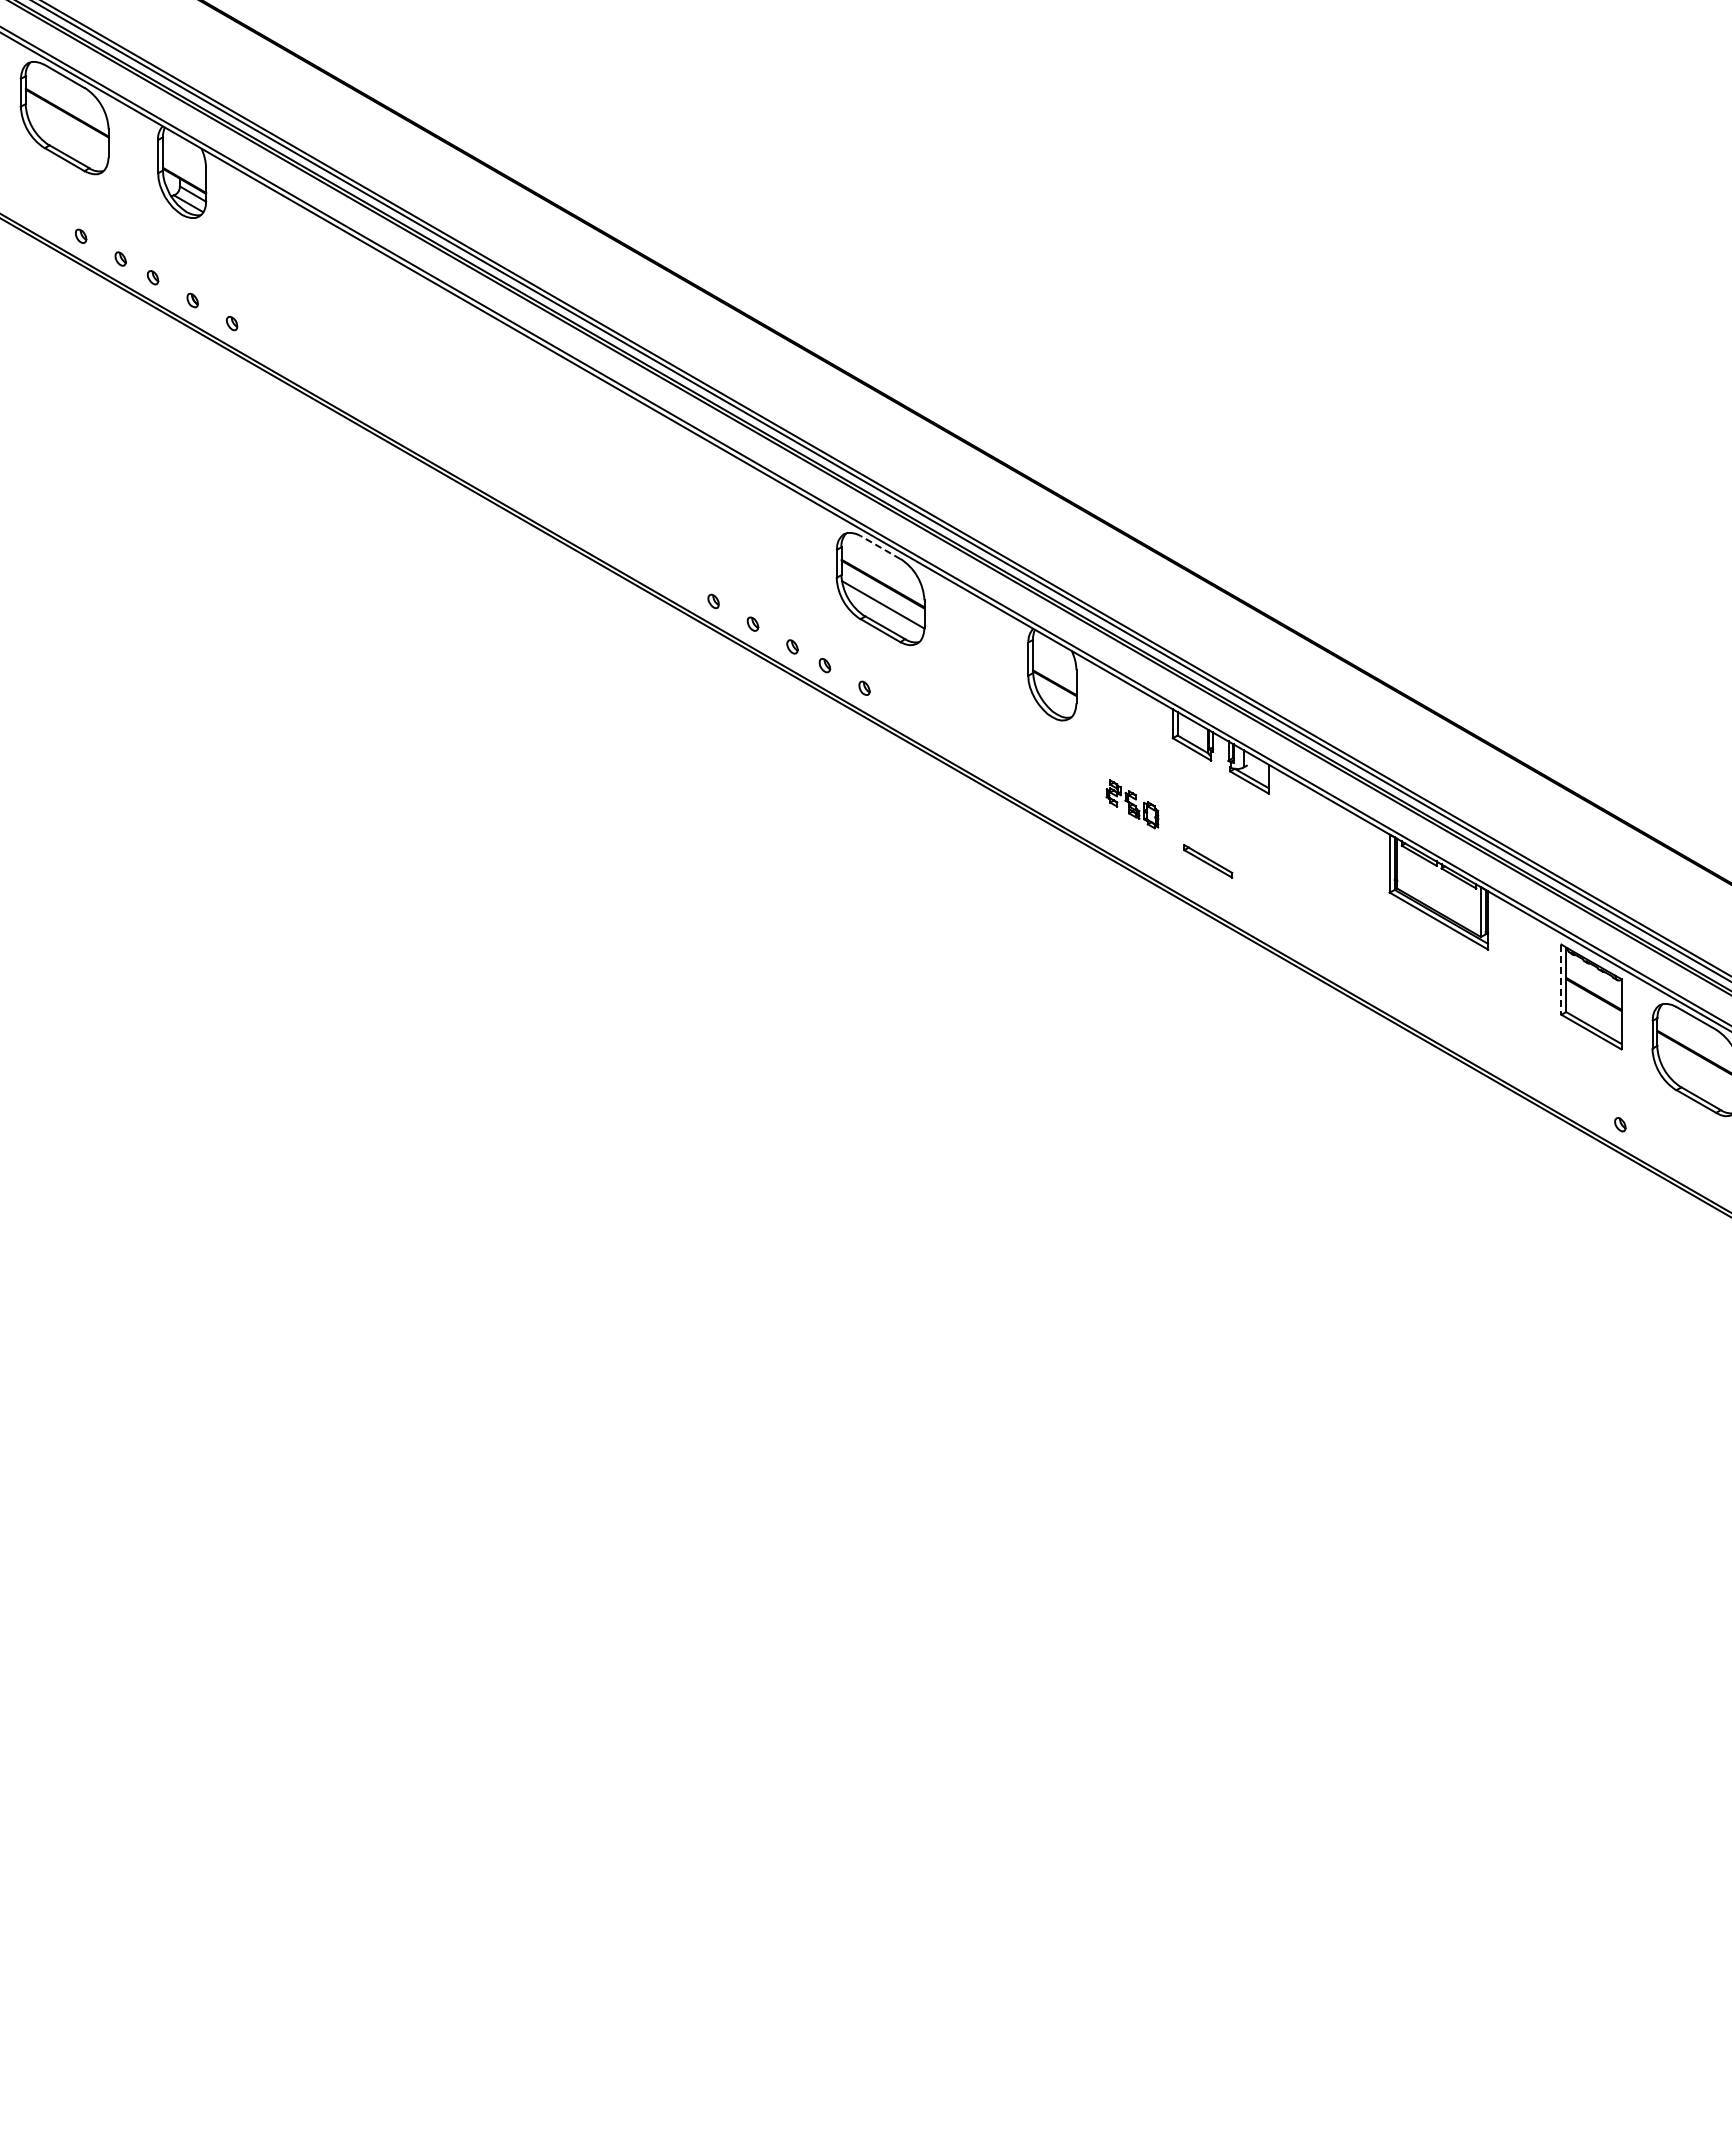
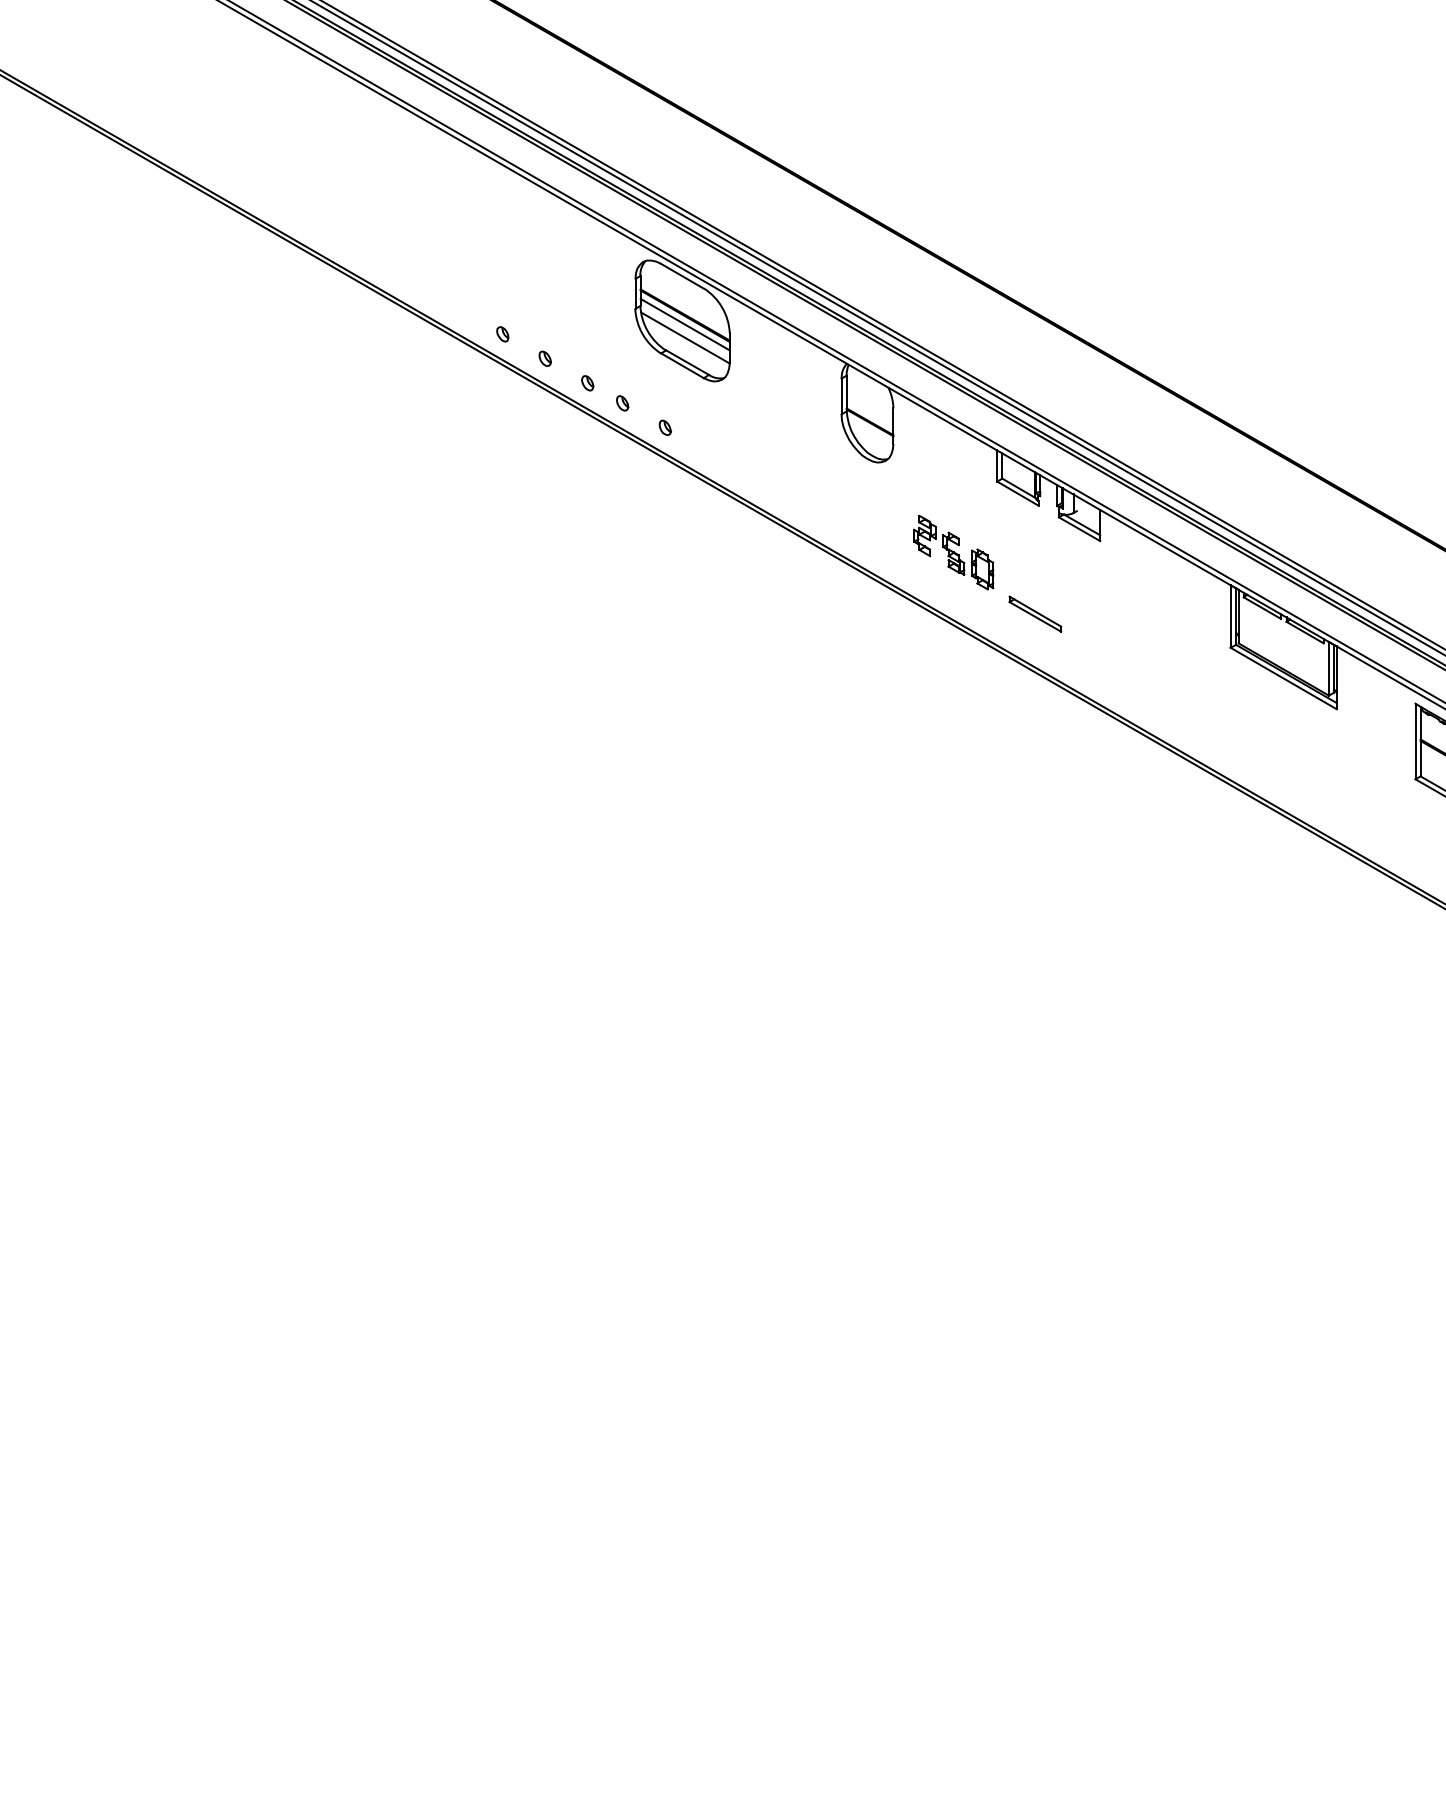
line: (880, 547) -> (682, 276), dashed -> solid
line: (882, 592) -> (684, 324), added
part: (1132, 804) -> (953, 552), size x1.43
line: (1561, 980) -> (1415, 742), dashed -> solid

